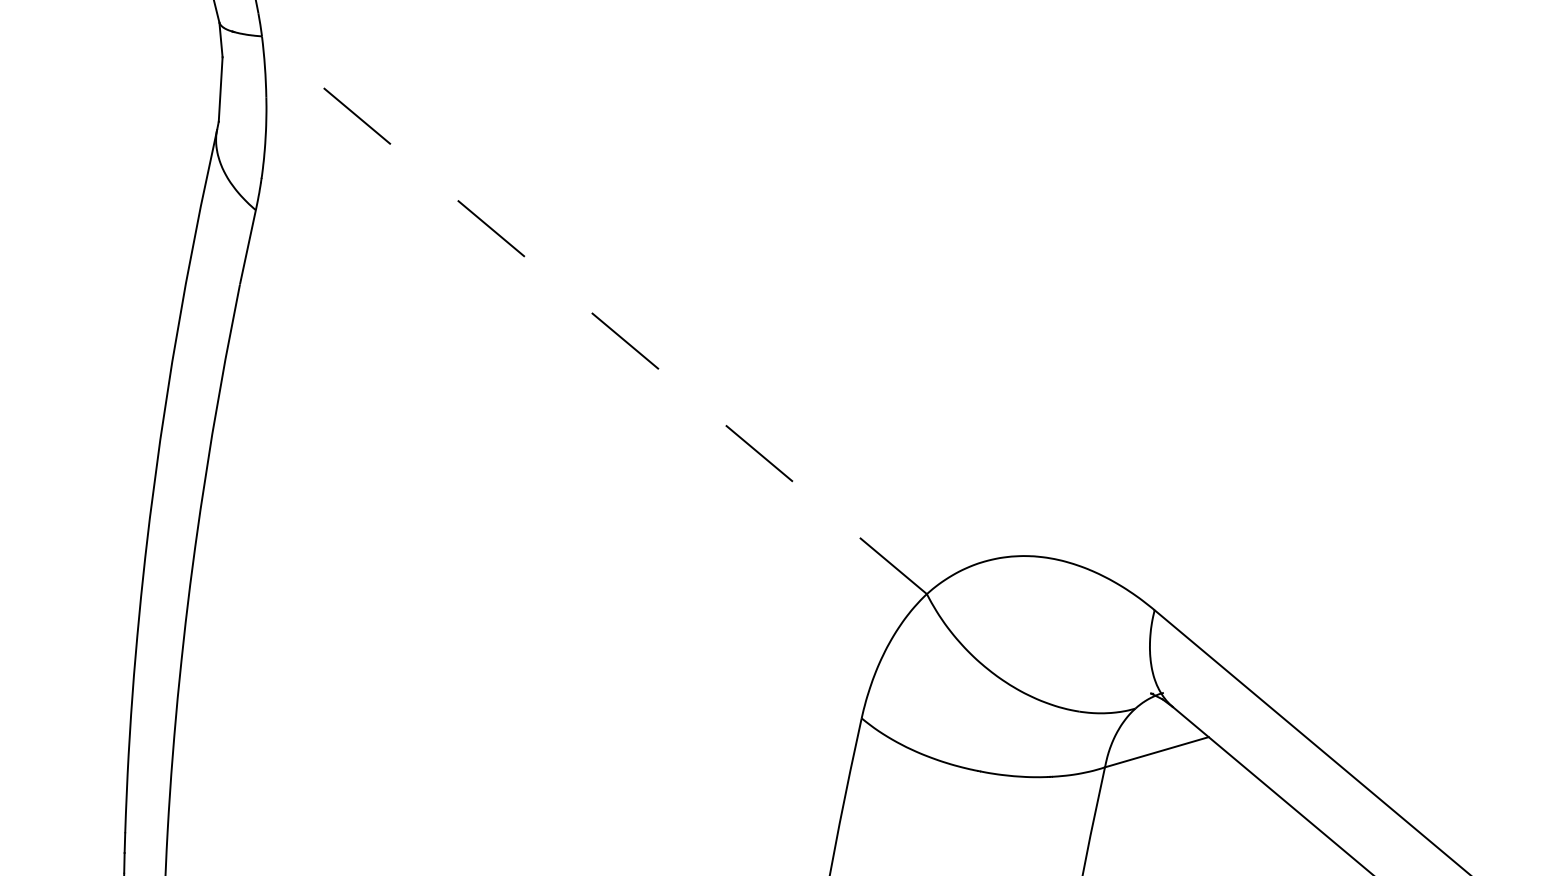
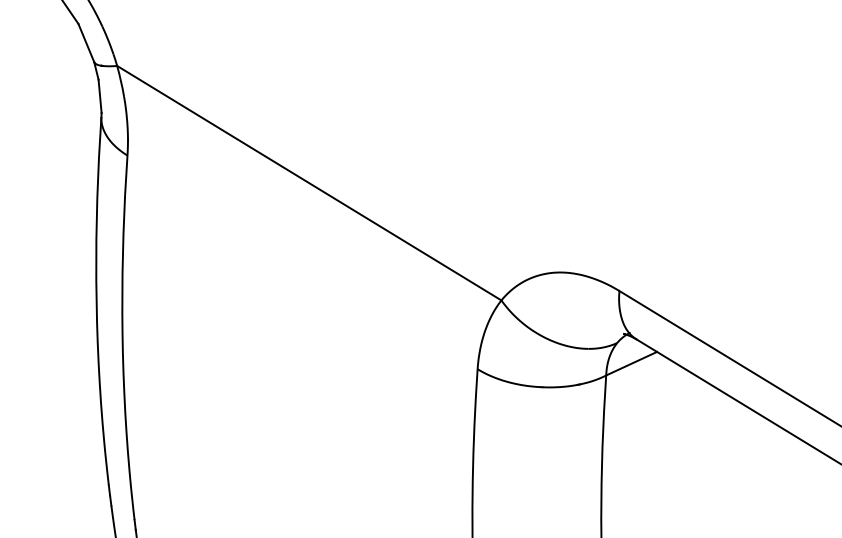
line: (593, 313) -> (308, 182), dashed -> solid

